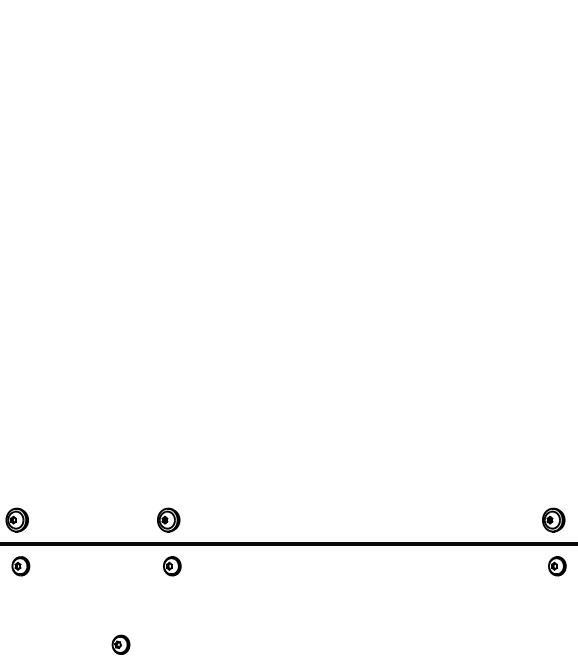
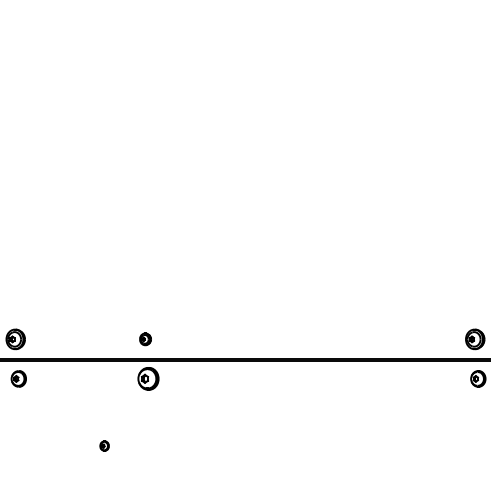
part: (168, 519) -> (145, 338), size x0.6
part: (172, 566) -> (148, 379), size x1.4
part: (120, 644) -> (104, 445), size x0.6

